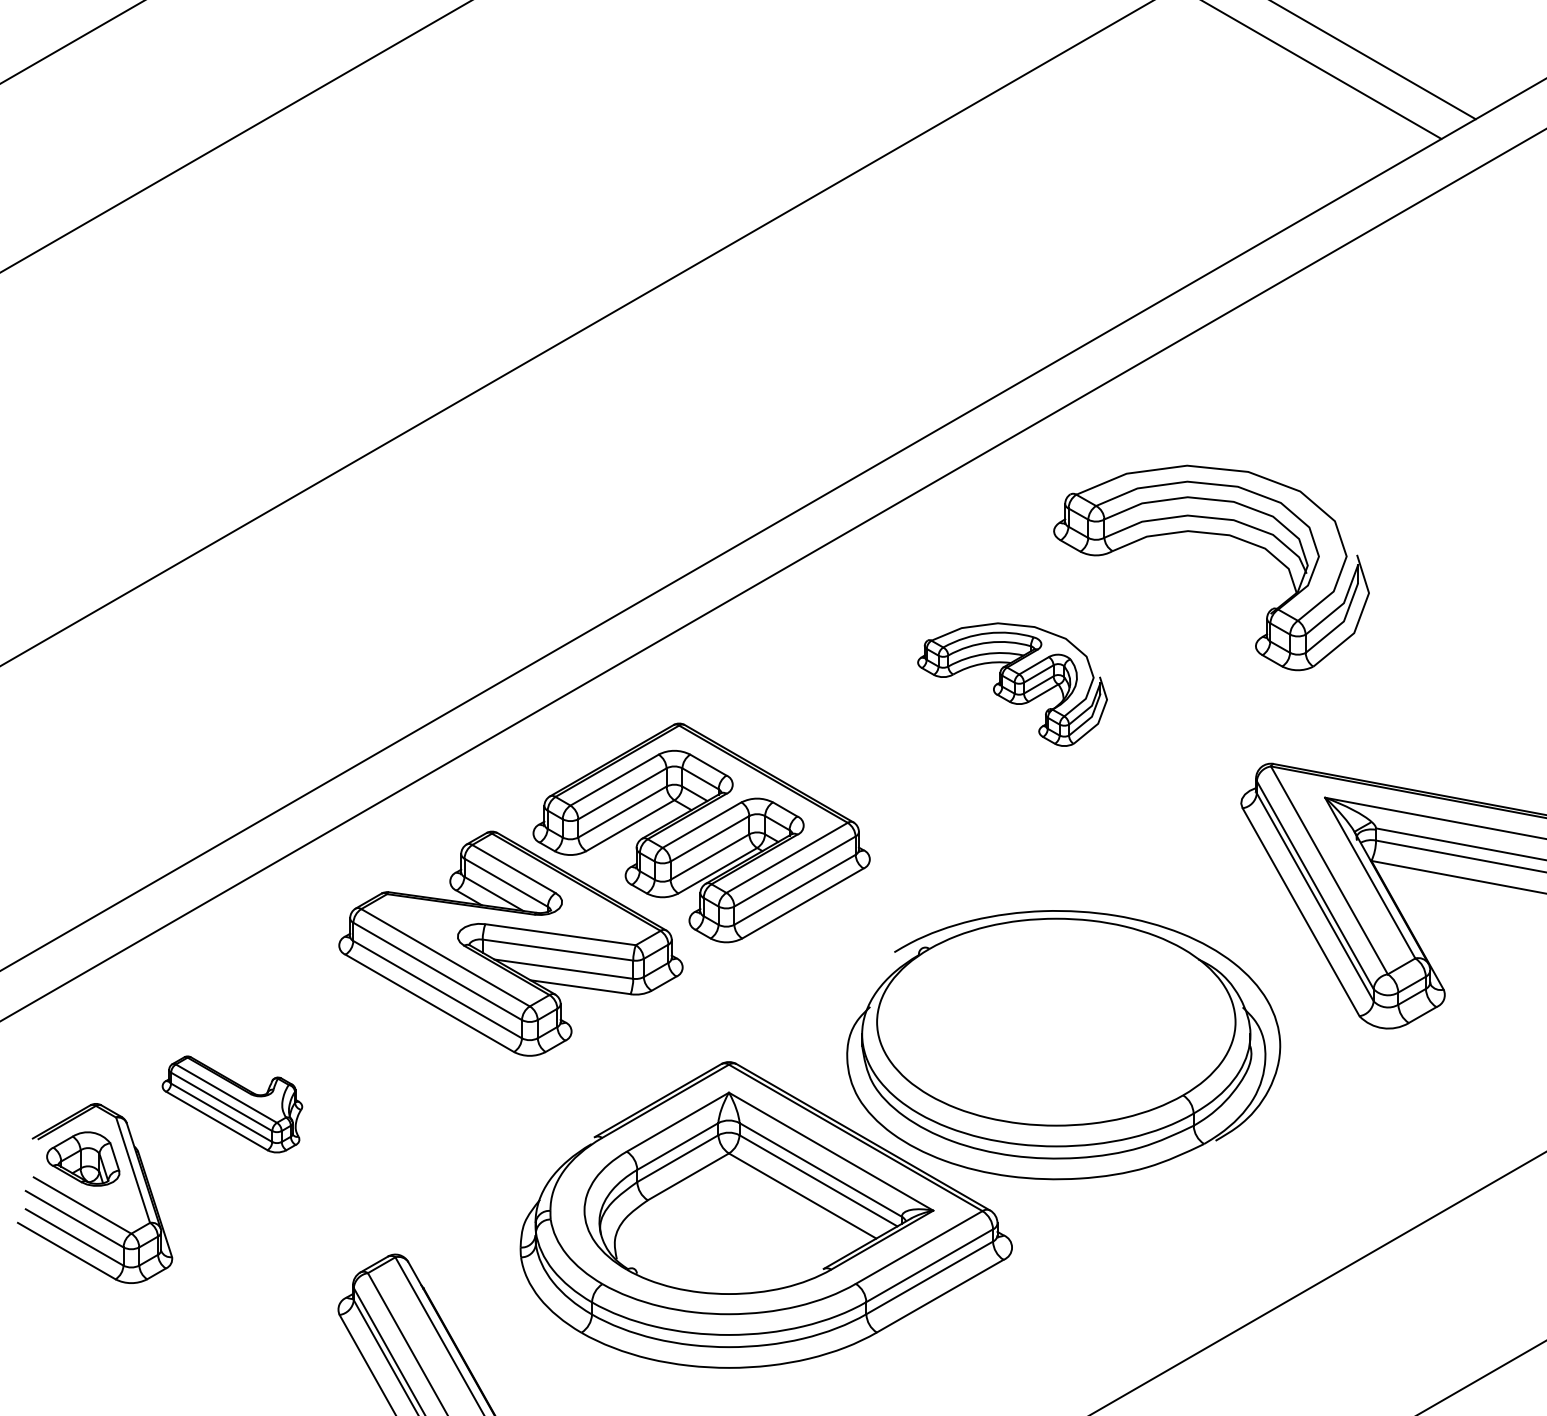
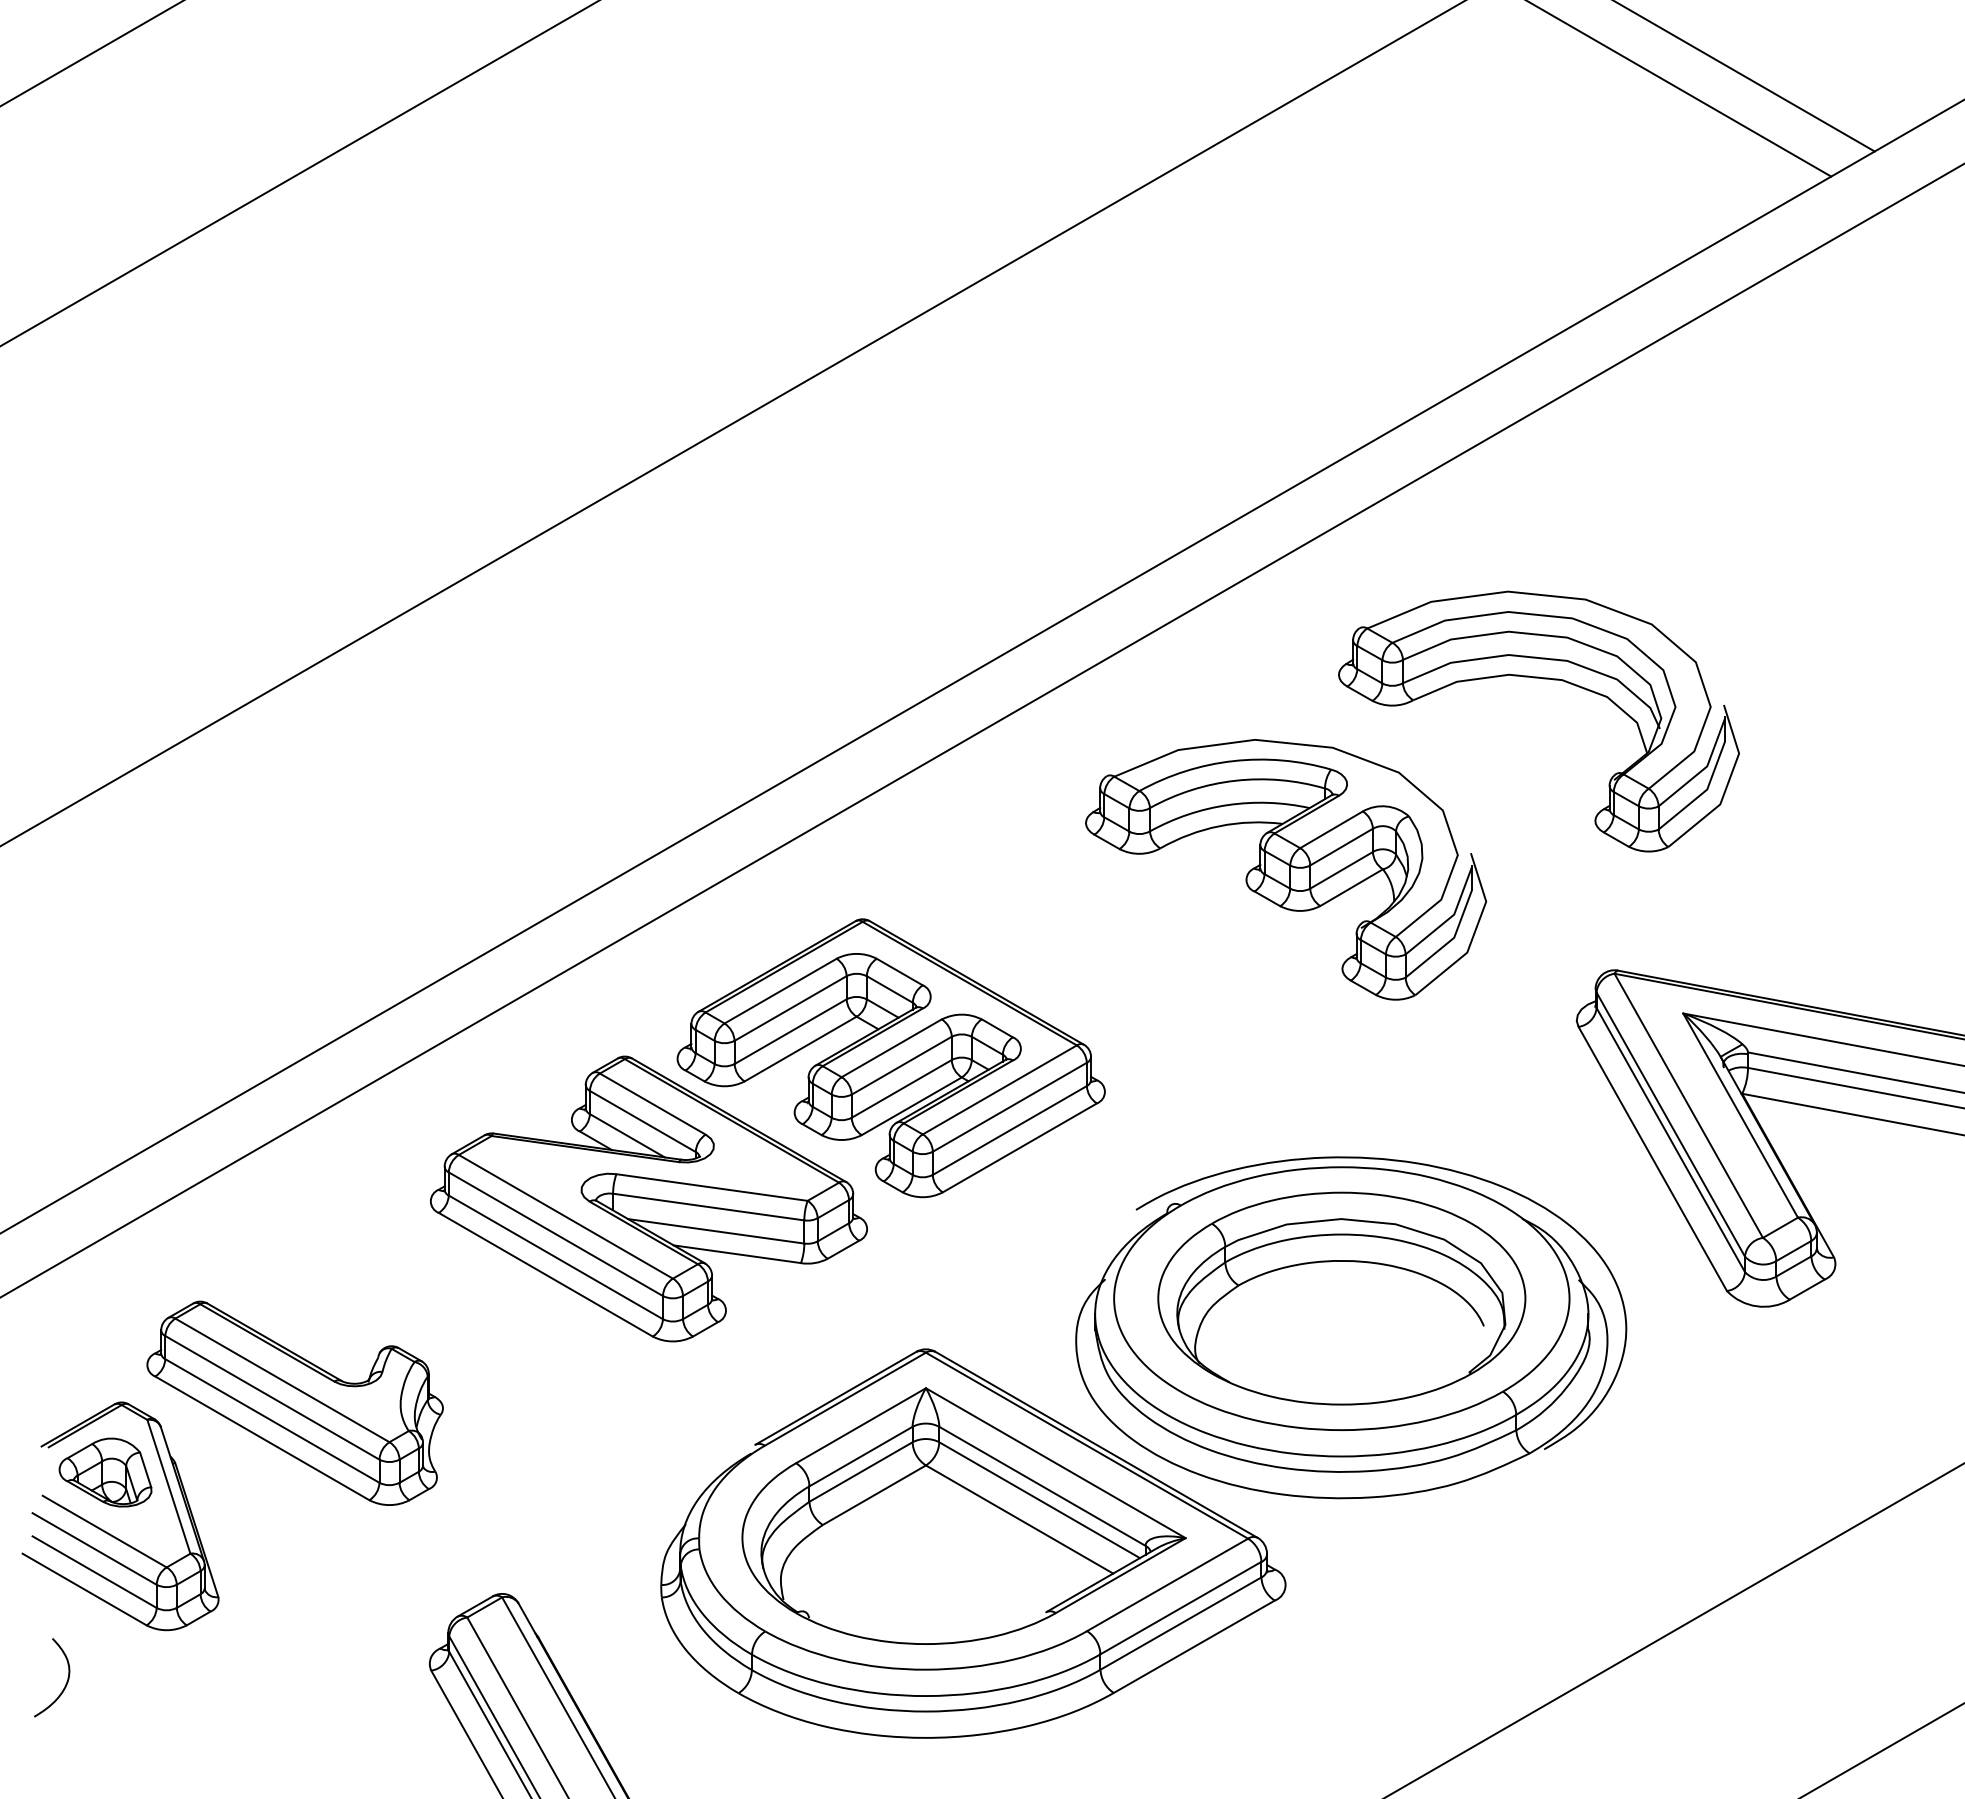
part: (1012, 684) -> (1286, 869), size x1.67
part: (1056, 1022) -> (1341, 1298), added
part: (231, 1103) -> (294, 1402), size x1.67
curve: (52, 1323) -> (66, 1681), added

